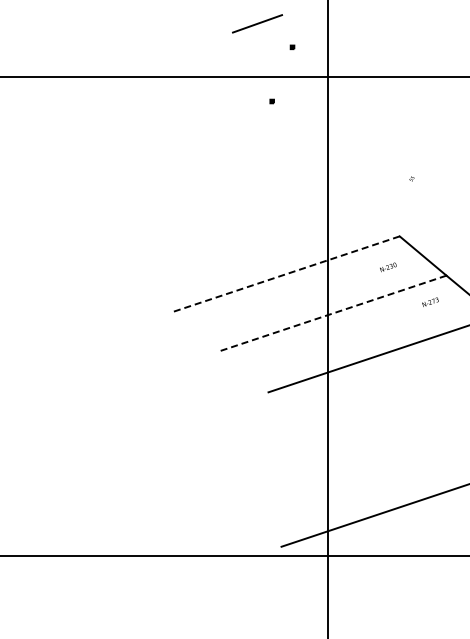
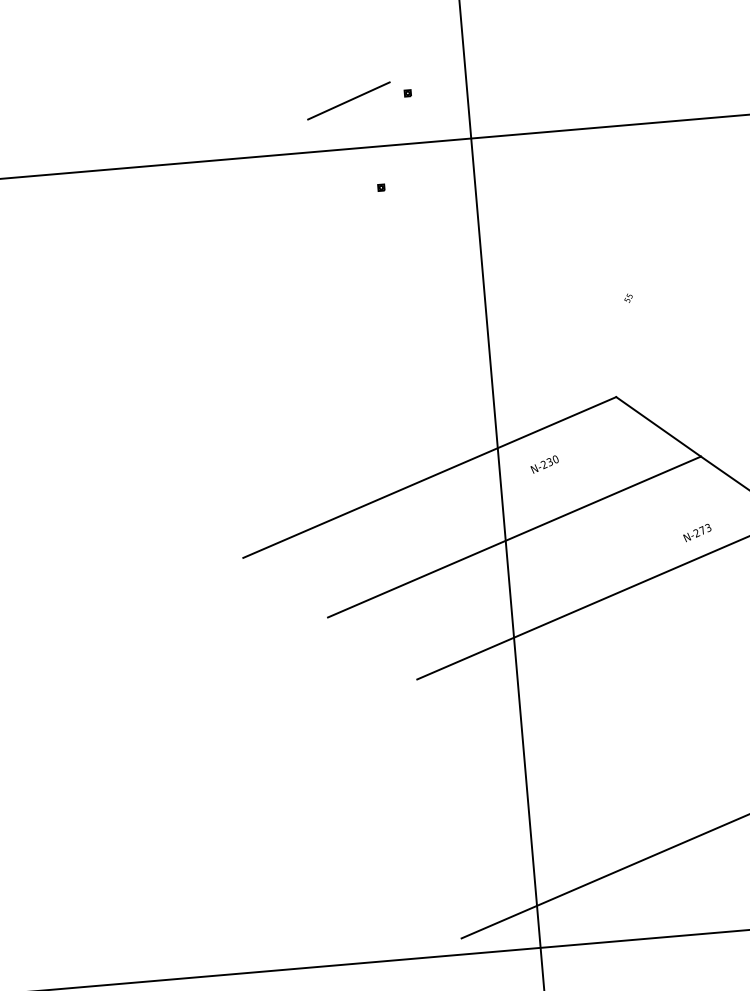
line: (257, 23) -> (348, 100), moved
text: (388, 267) -> (545, 464), moved
line: (286, 274) -> (430, 477), dashed -> solid
text: (430, 301) -> (697, 531), moved
line: (332, 313) -> (513, 537), dashed -> solid

